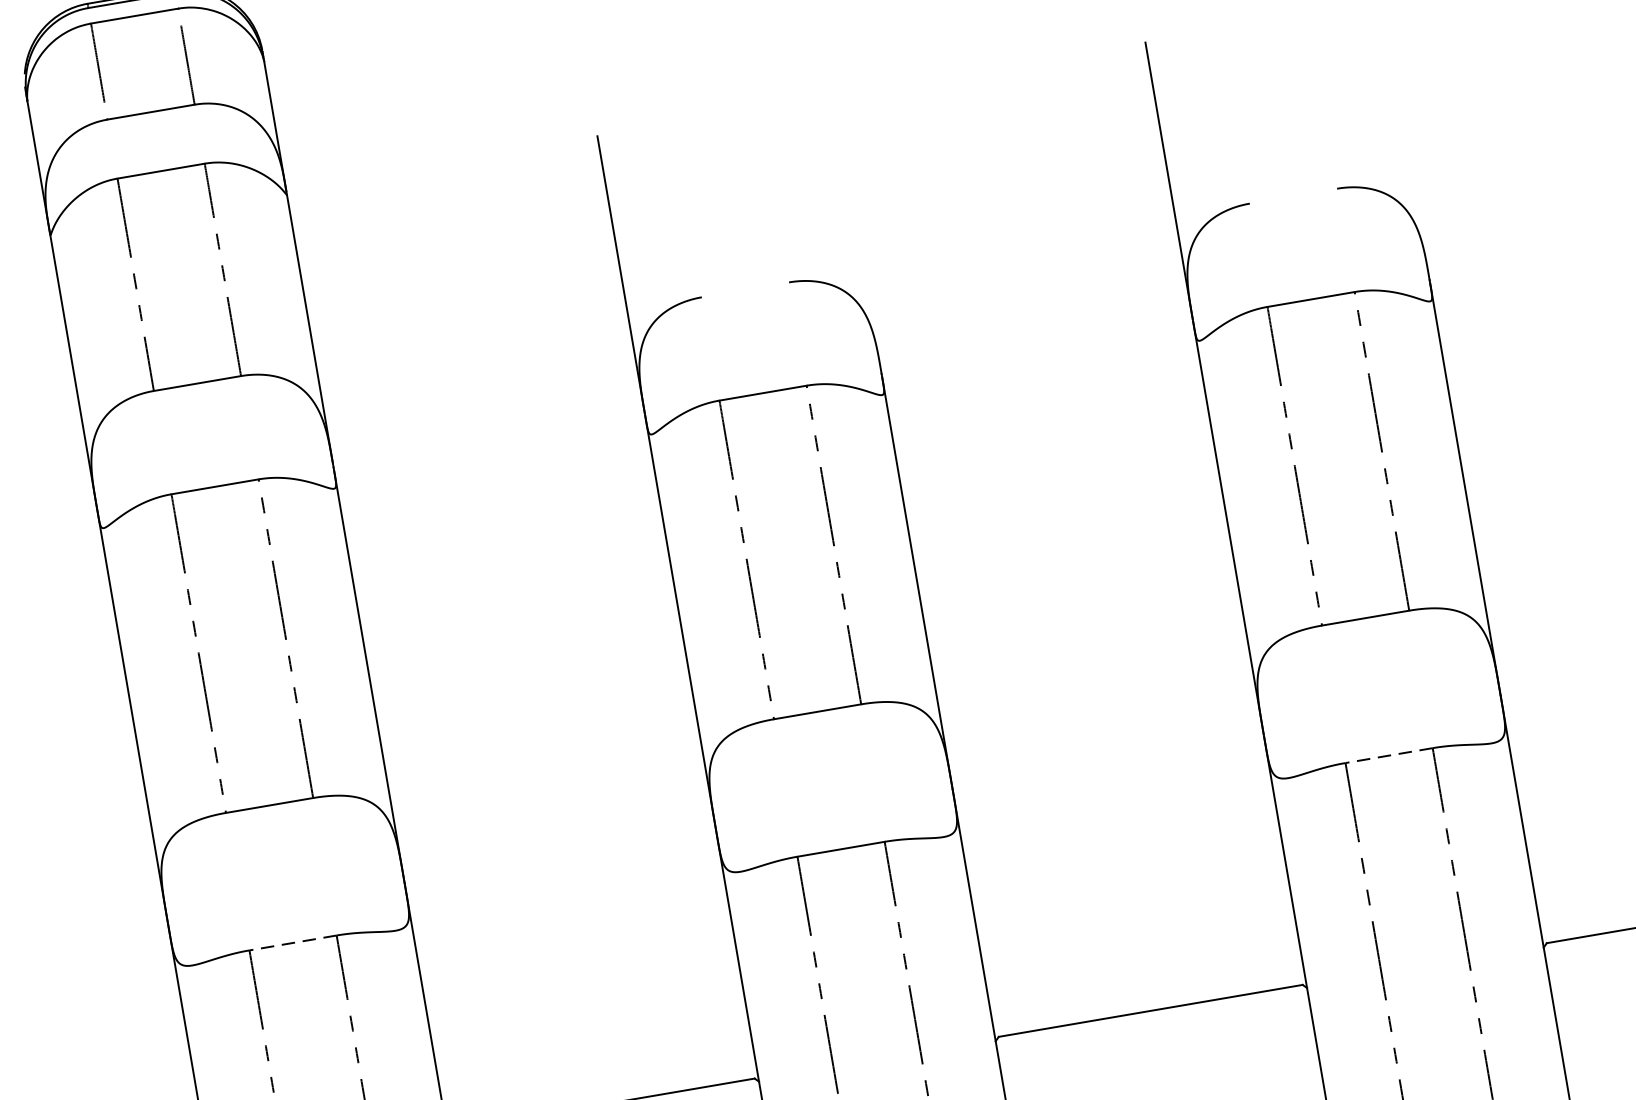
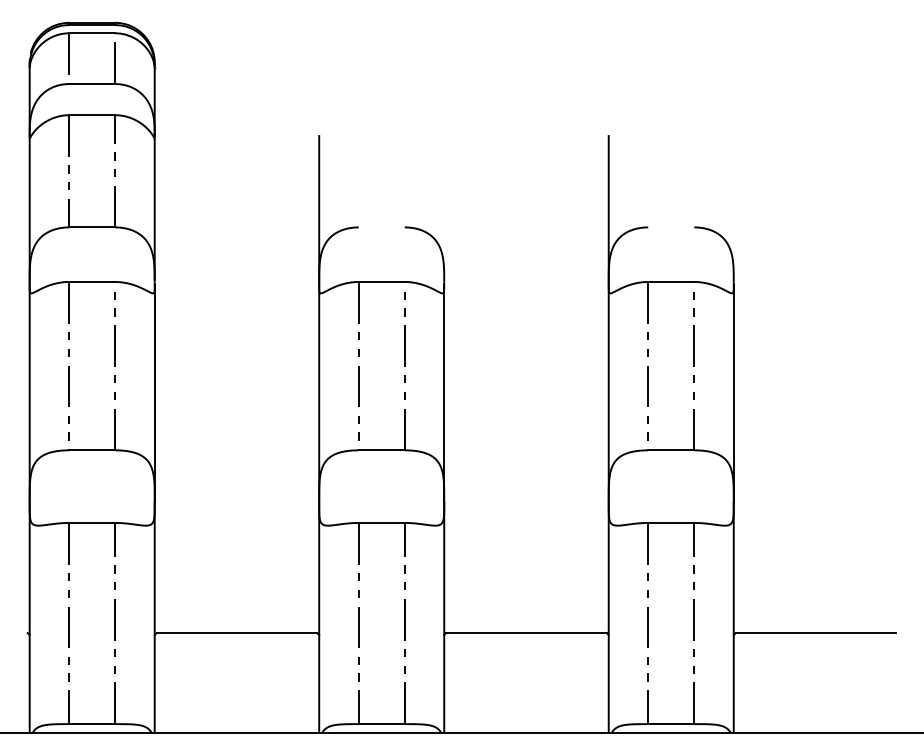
line: (1387, 754) -> (670, 522), dashed -> solid
line: (291, 942) -> (91, 522), dashed -> solid

